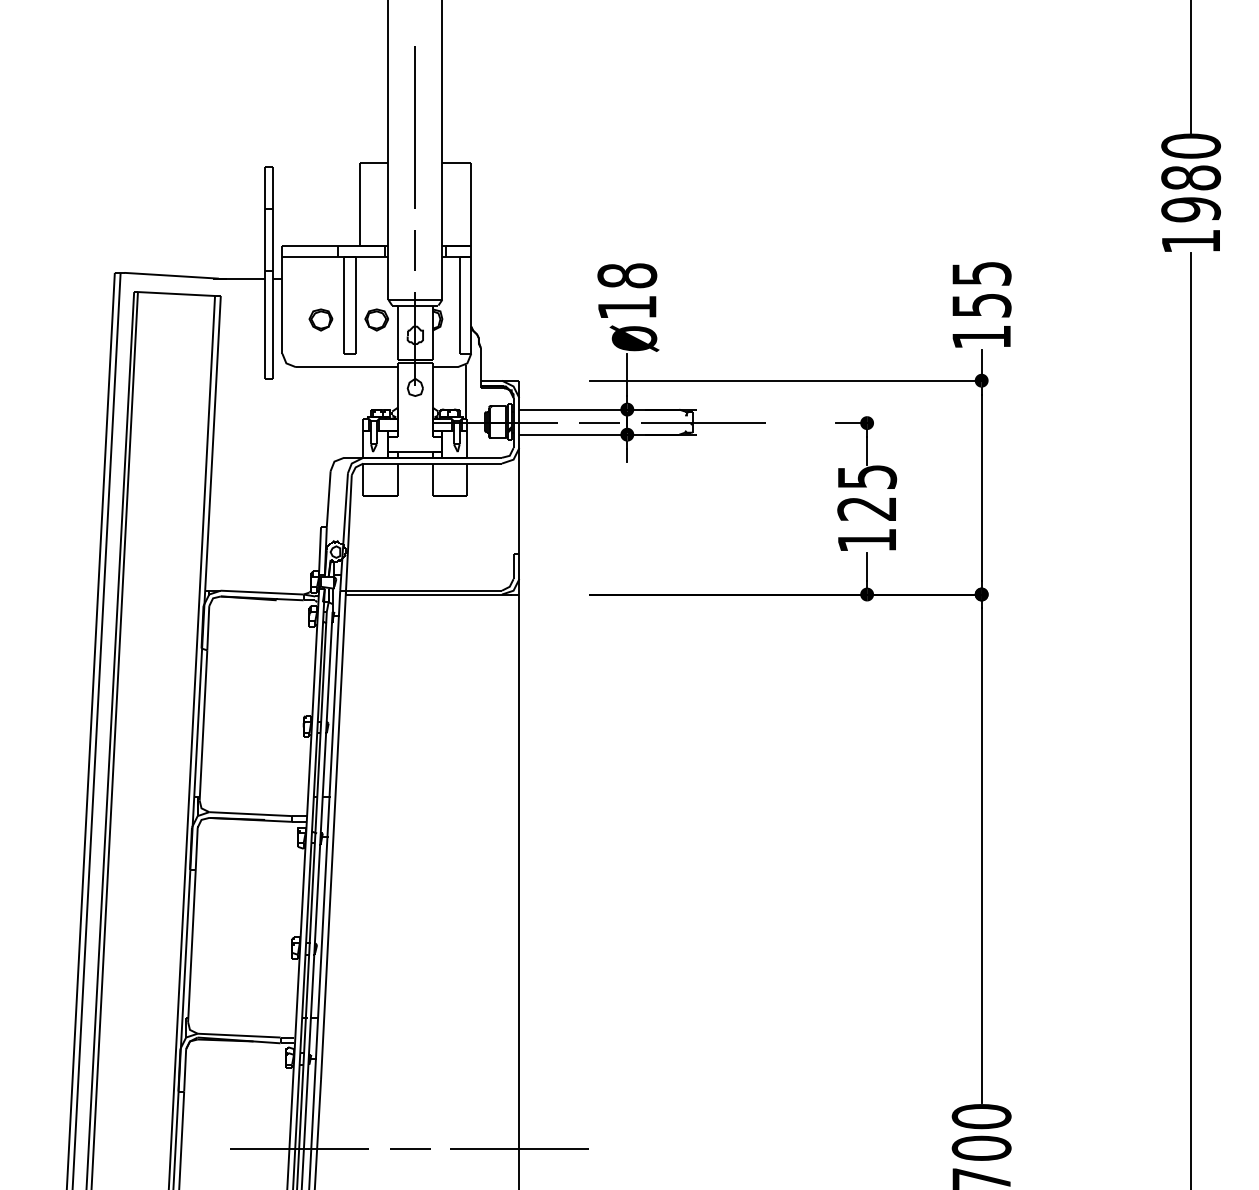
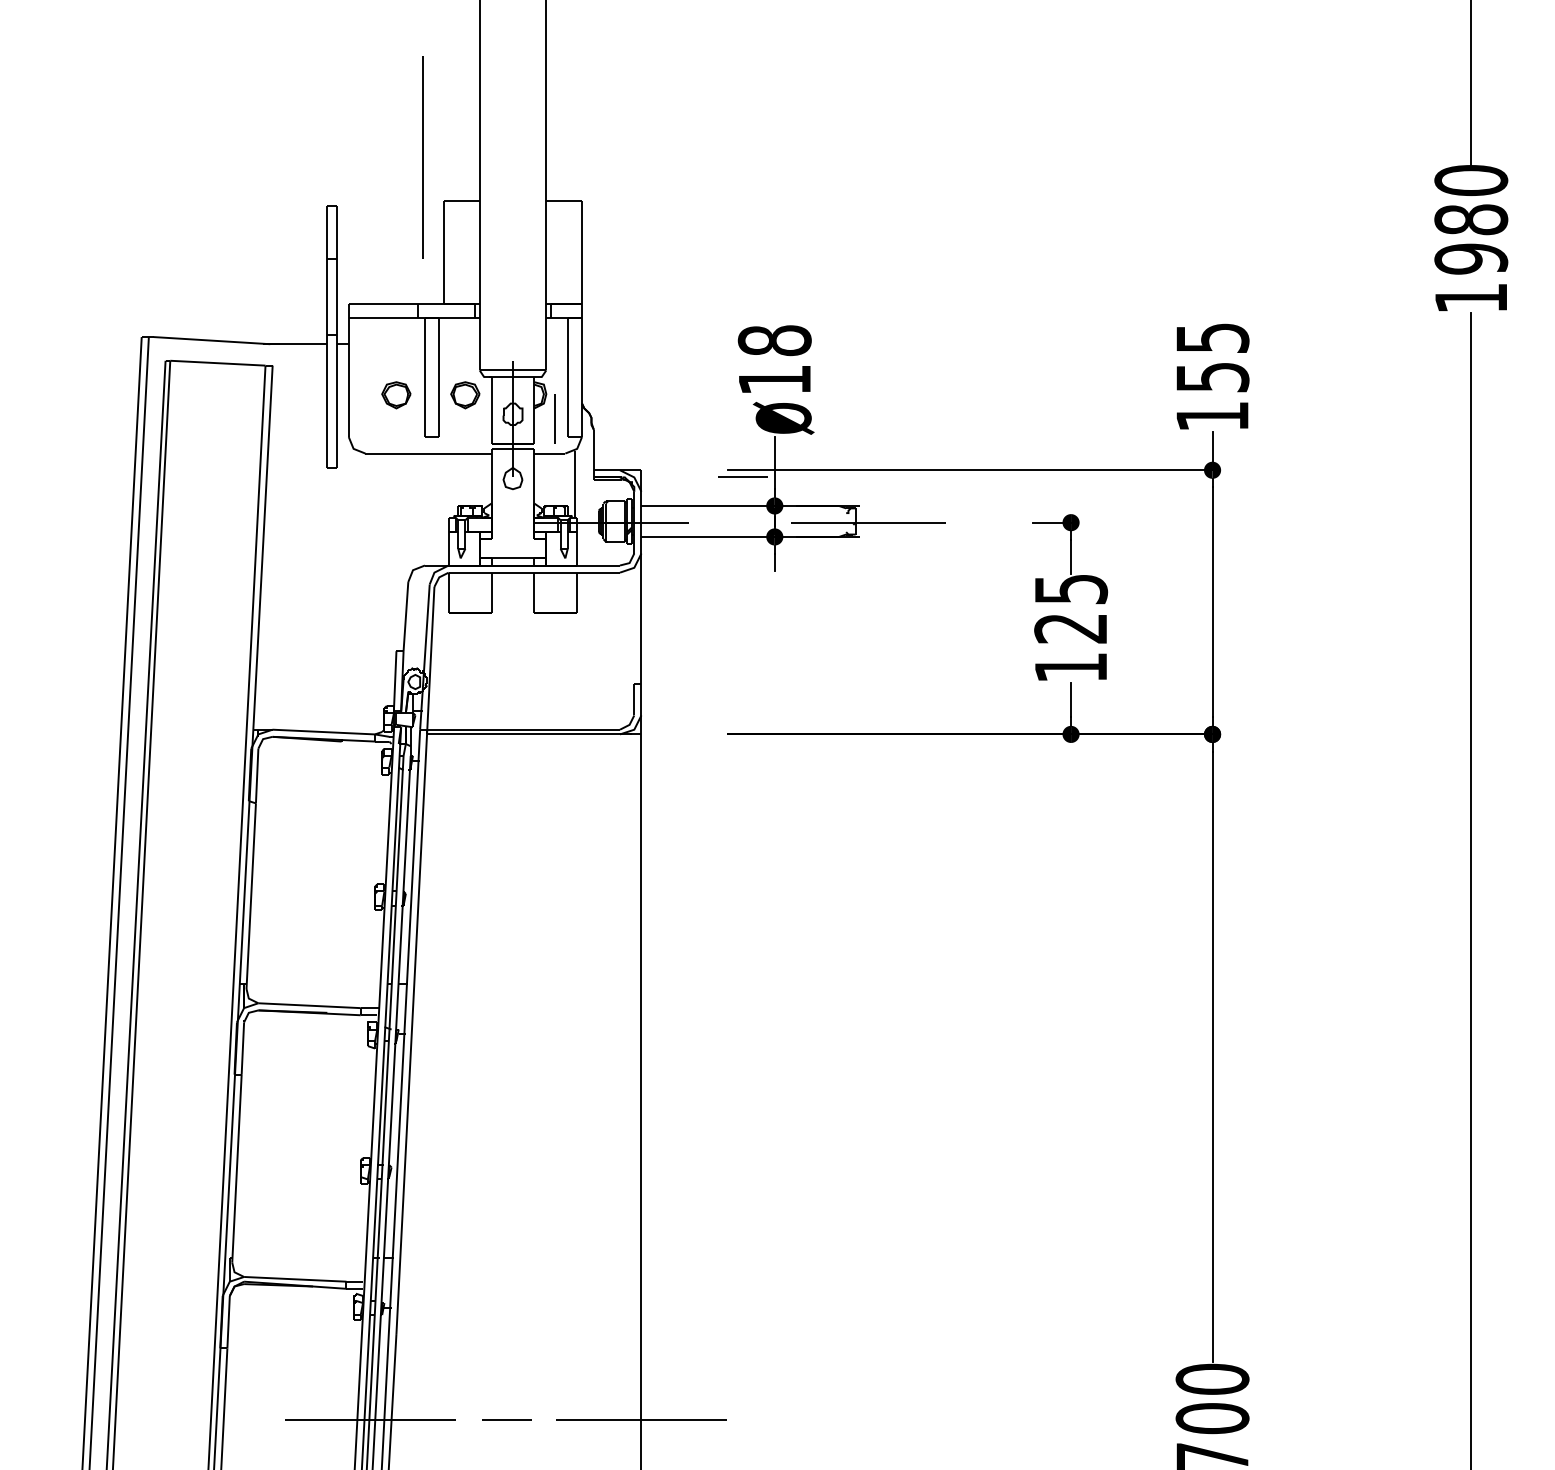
line: (414, 127) -> (422, 157), moved
line: (414, 250) -> (554, 418), moved
line: (598, 422) -> (742, 476), moved

